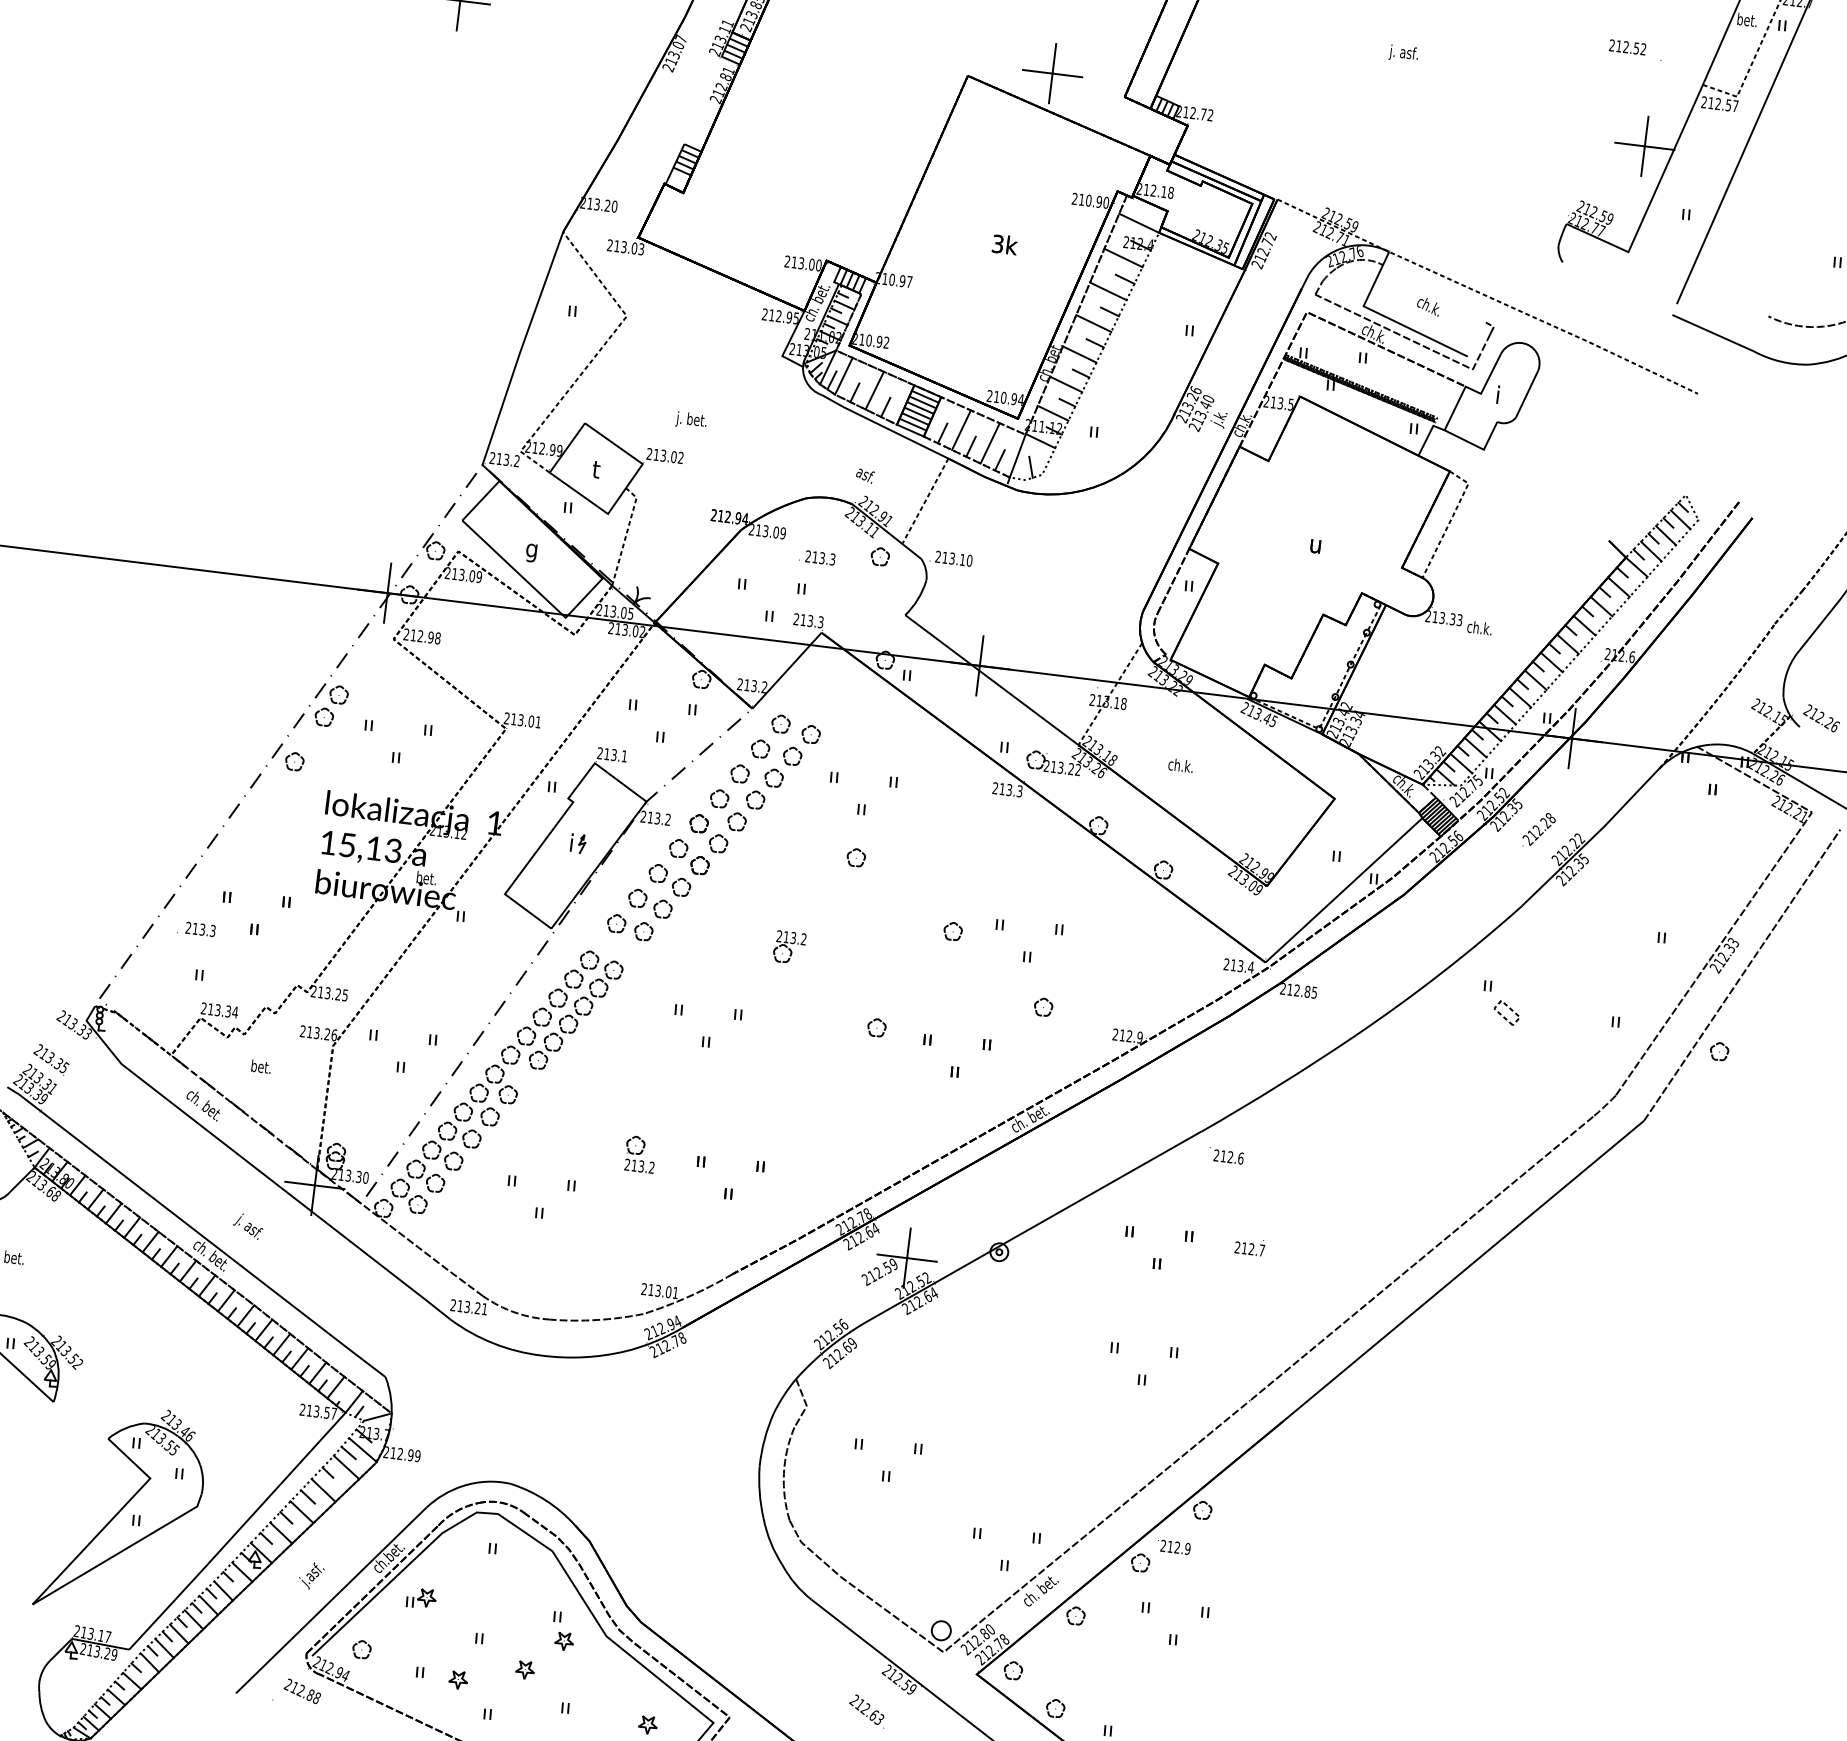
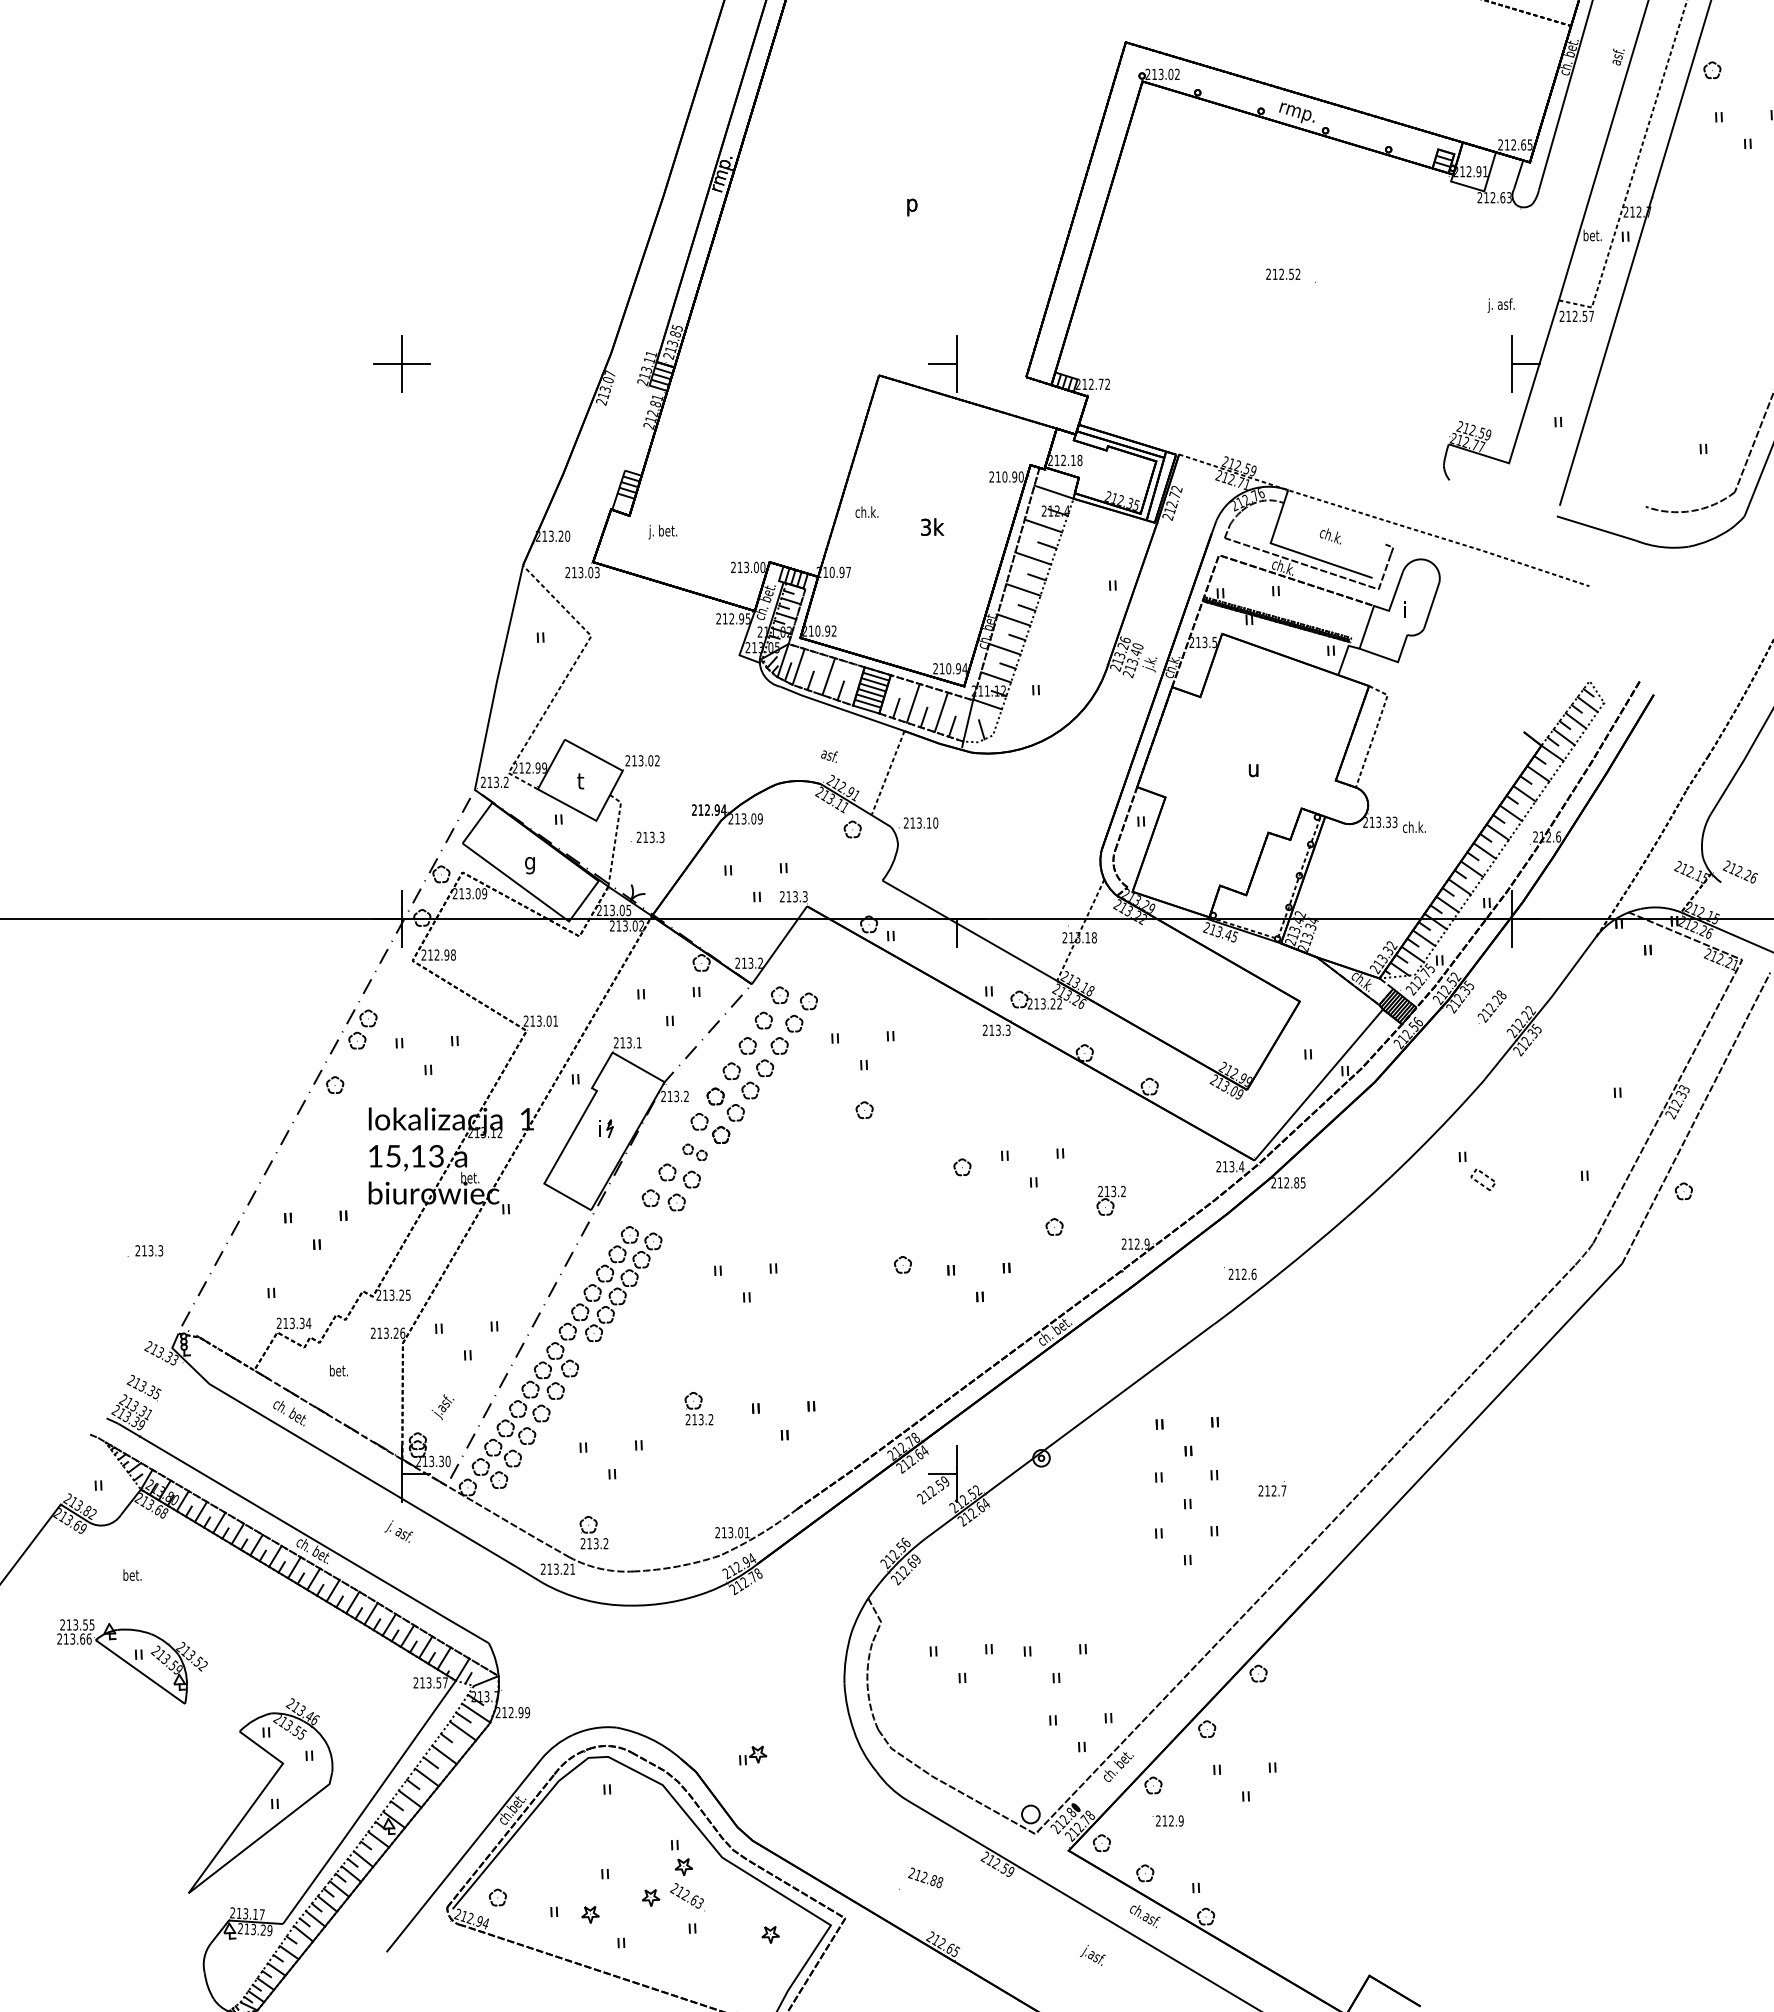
text: (1635, 49) -> (1290, 275), moved
text: (1403, 53) -> (1500, 305), moved
line: (1066, 75) -> (970, 363), removed
line: (1630, 144) -> (1498, 363), removed
text: (691, 420) -> (662, 532), moved
text: (817, 557) -> (647, 837), moved
line: (982, 650) -> (957, 904), removed
text: (1180, 764) -> (866, 511), moved
part: (669, 880) -> (694, 1152), size x0.6
text: (196, 928) -> (145, 1250), moved
part: (788, 947) -> (1110, 1200), moved
text: (1226, 1155) -> (1240, 1273), moved
line: (299, 1183) -> (387, 1474), removed
text: (247, 1226) -> (398, 1531), moved
text: (1250, 1246) -> (1272, 1488), moved
line: (921, 1260) -> (970, 1474), removed
part: (511, 1272) -> (593, 1532), added
part: (1152, 1314) -> (1190, 1498), added
part: (989, 1482) -> (1058, 1672), added
text: (1173, 1546) -> (1167, 1820), moved
text: (310, 1576) -> (442, 1407), moved
part: (421, 1598) -> (753, 1755), moved
text: (297, 1691) -> (921, 1878), moved
text: (867, 1711) -> (687, 1897), moved

